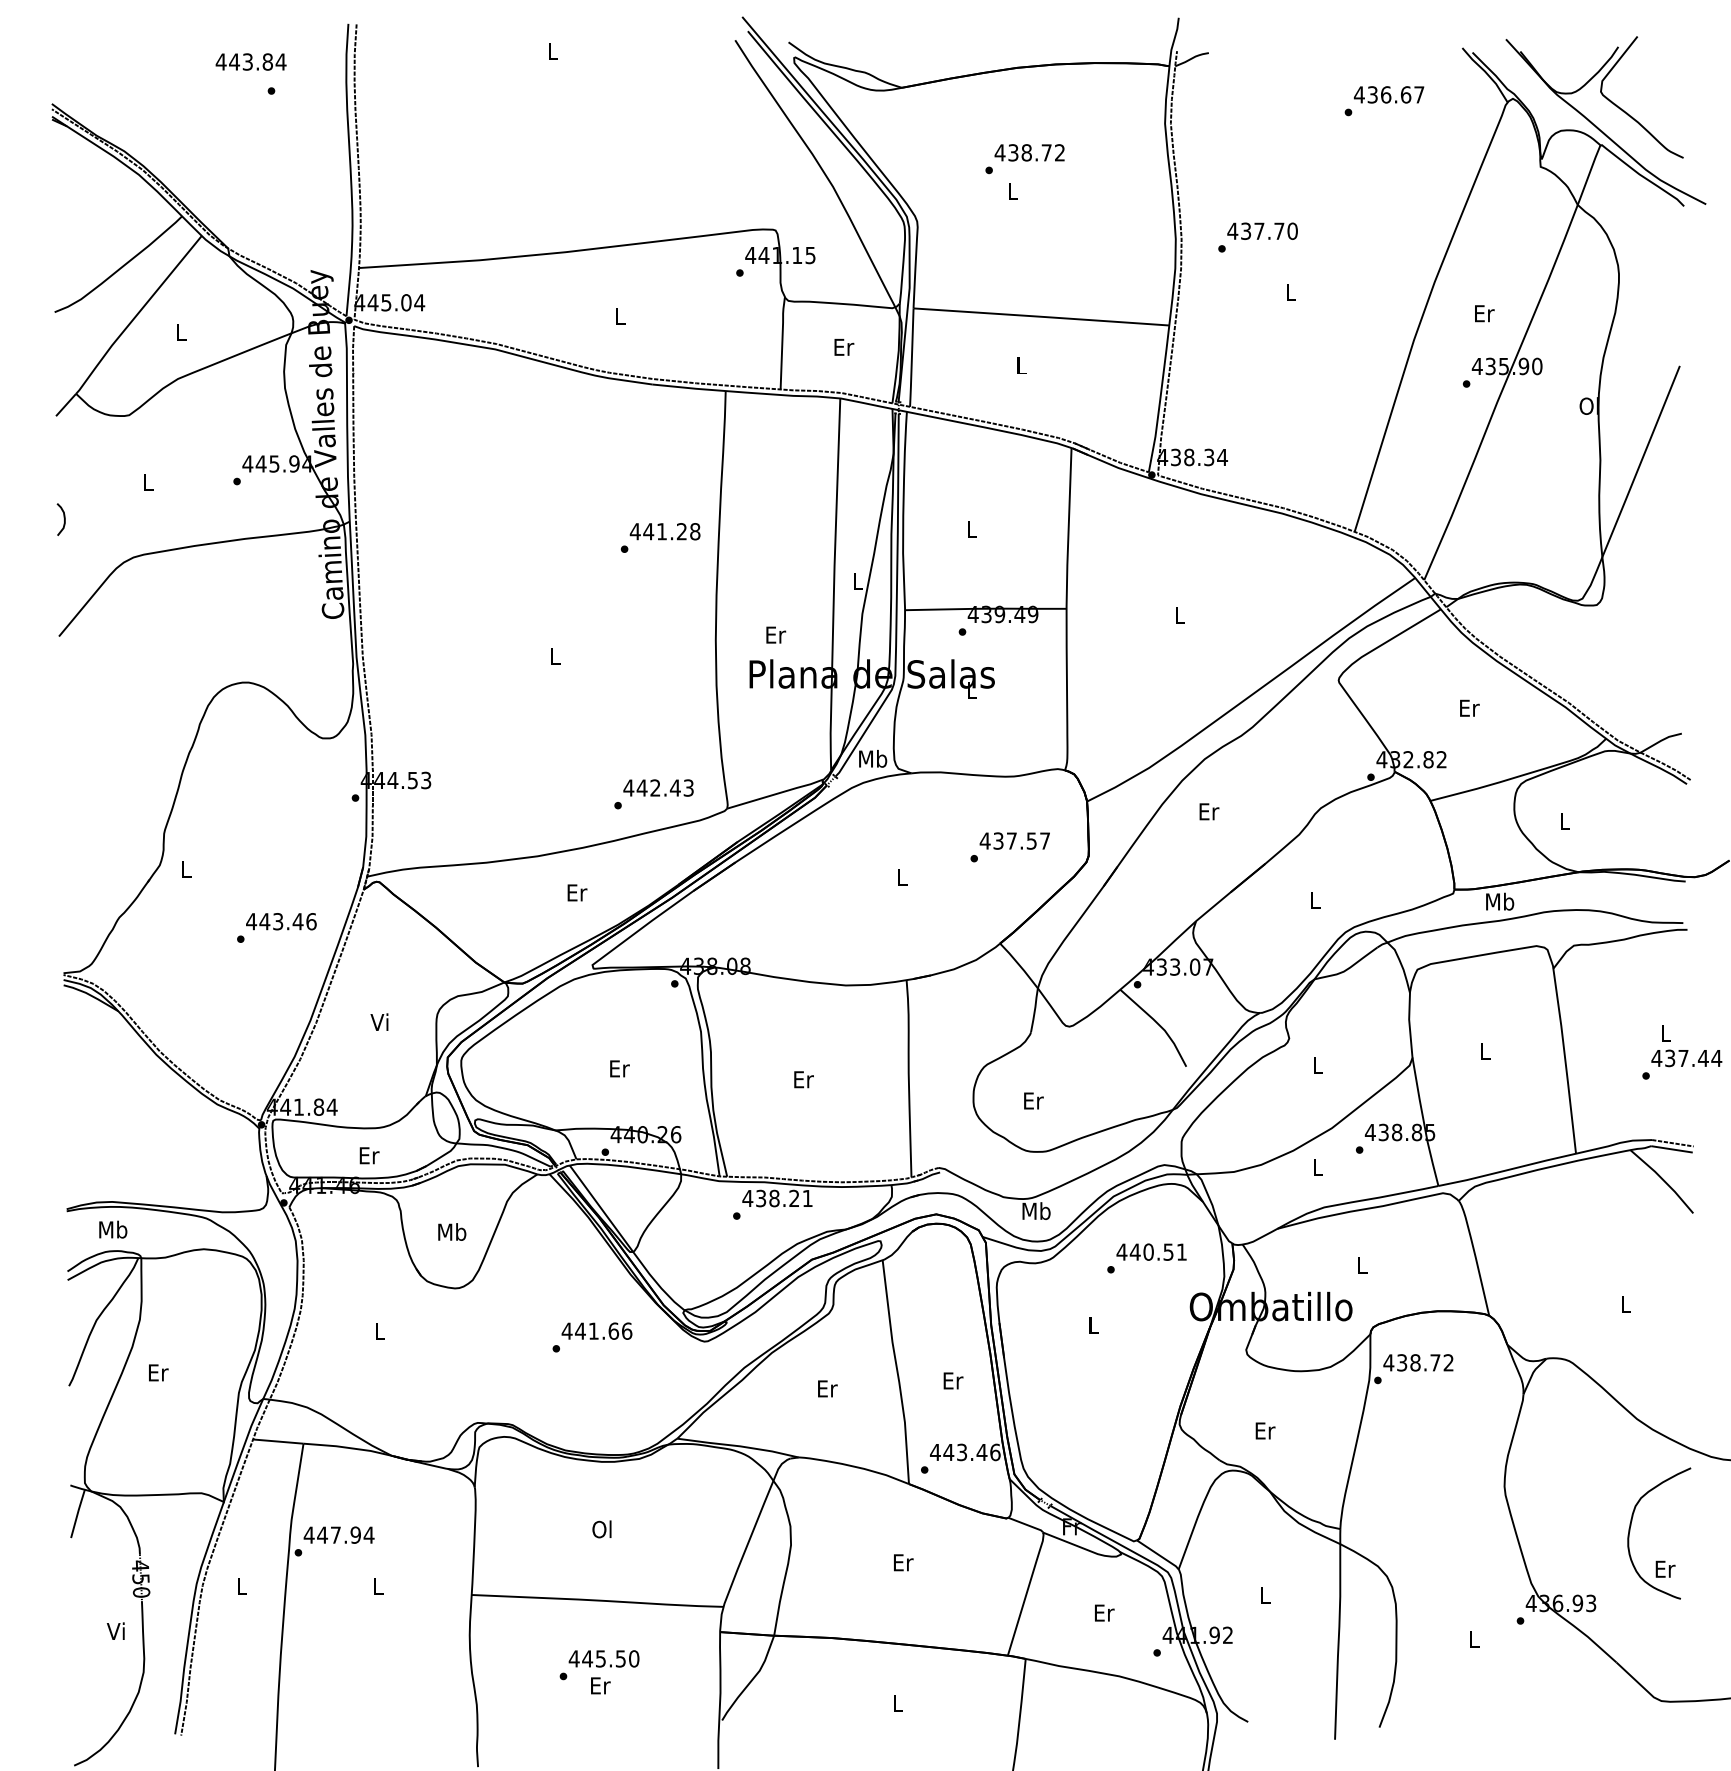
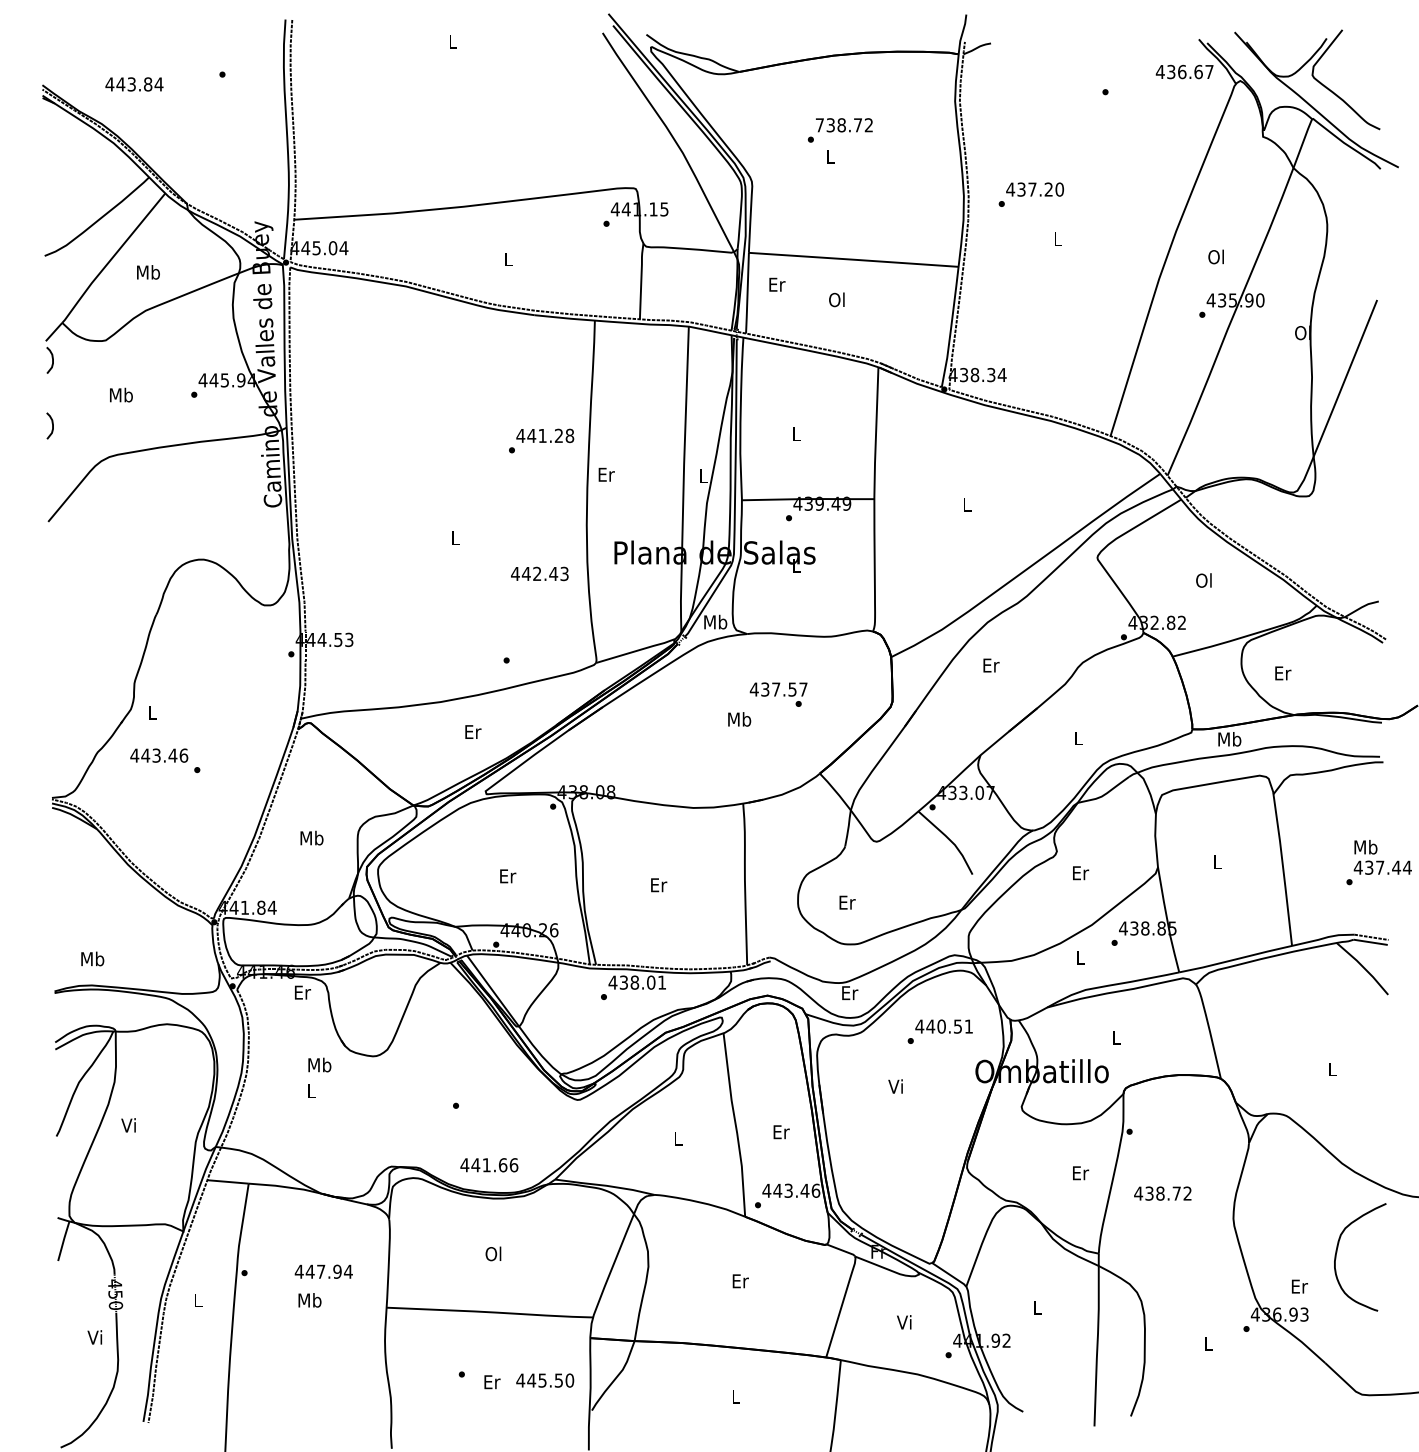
text: (250, 61) -> (133, 84), moved
text: (1388, 94) -> (1184, 71), moved
text: (999, 152) -> (819, 125), 438.72 -> 738.72
text: (1279, 230) -> (1048, 188), 437.70 -> 437.20
text: (1483, 313) -> (1216, 257), Er -> Ol
text: (181, 332) -> (148, 272), L -> Mb
text: (844, 347) -> (777, 284), moved
text: (1020, 365) -> (836, 299), L -> Ol
curve: (63, 438) -> (51, 359), added
text: (148, 481) -> (121, 394), L -> Mb
text: (776, 634) -> (607, 474), moved
text: (1469, 707) -> (1204, 580), Er -> Ol
text: (658, 787) -> (539, 573), moved
text: (1565, 820) -> (1283, 672), L -> Er
text: (1014, 840) -> (778, 689), moved
text: (902, 877) -> (739, 719), L -> Mb
text: (281, 921) -> (159, 755), moved
text: (380, 1022) -> (311, 838), Vi -> Mb
text: (1666, 1033) -> (1366, 847), L -> Mb
text: (1318, 1064) -> (1080, 872), L -> Er
text: (369, 1155) -> (302, 992), moved
text: (794, 1198) -> (651, 982), 438.21 -> 438.01
text: (1036, 1210) -> (849, 992), Mb -> Er
text: (113, 1229) -> (92, 958), moved
text: (452, 1231) -> (320, 1064), moved
text: (1092, 1324) -> (895, 1085), L -> Vi
text: (596, 1330) -> (488, 1164), moved
text: (1418, 1362) -> (1162, 1193), moved
text: (158, 1372) -> (129, 1125), Er -> Vi
text: (827, 1388) -> (678, 1138), Er -> L
text: (1265, 1430) -> (1080, 1172), moved
text: (338, 1534) -> (323, 1271), moved
text: (1665, 1568) -> (1299, 1285), moved
text: (378, 1585) -> (310, 1299), L -> Mb
text: (1104, 1612) -> (905, 1322), Er -> Vi
text: (603, 1658) -> (544, 1380), moved

